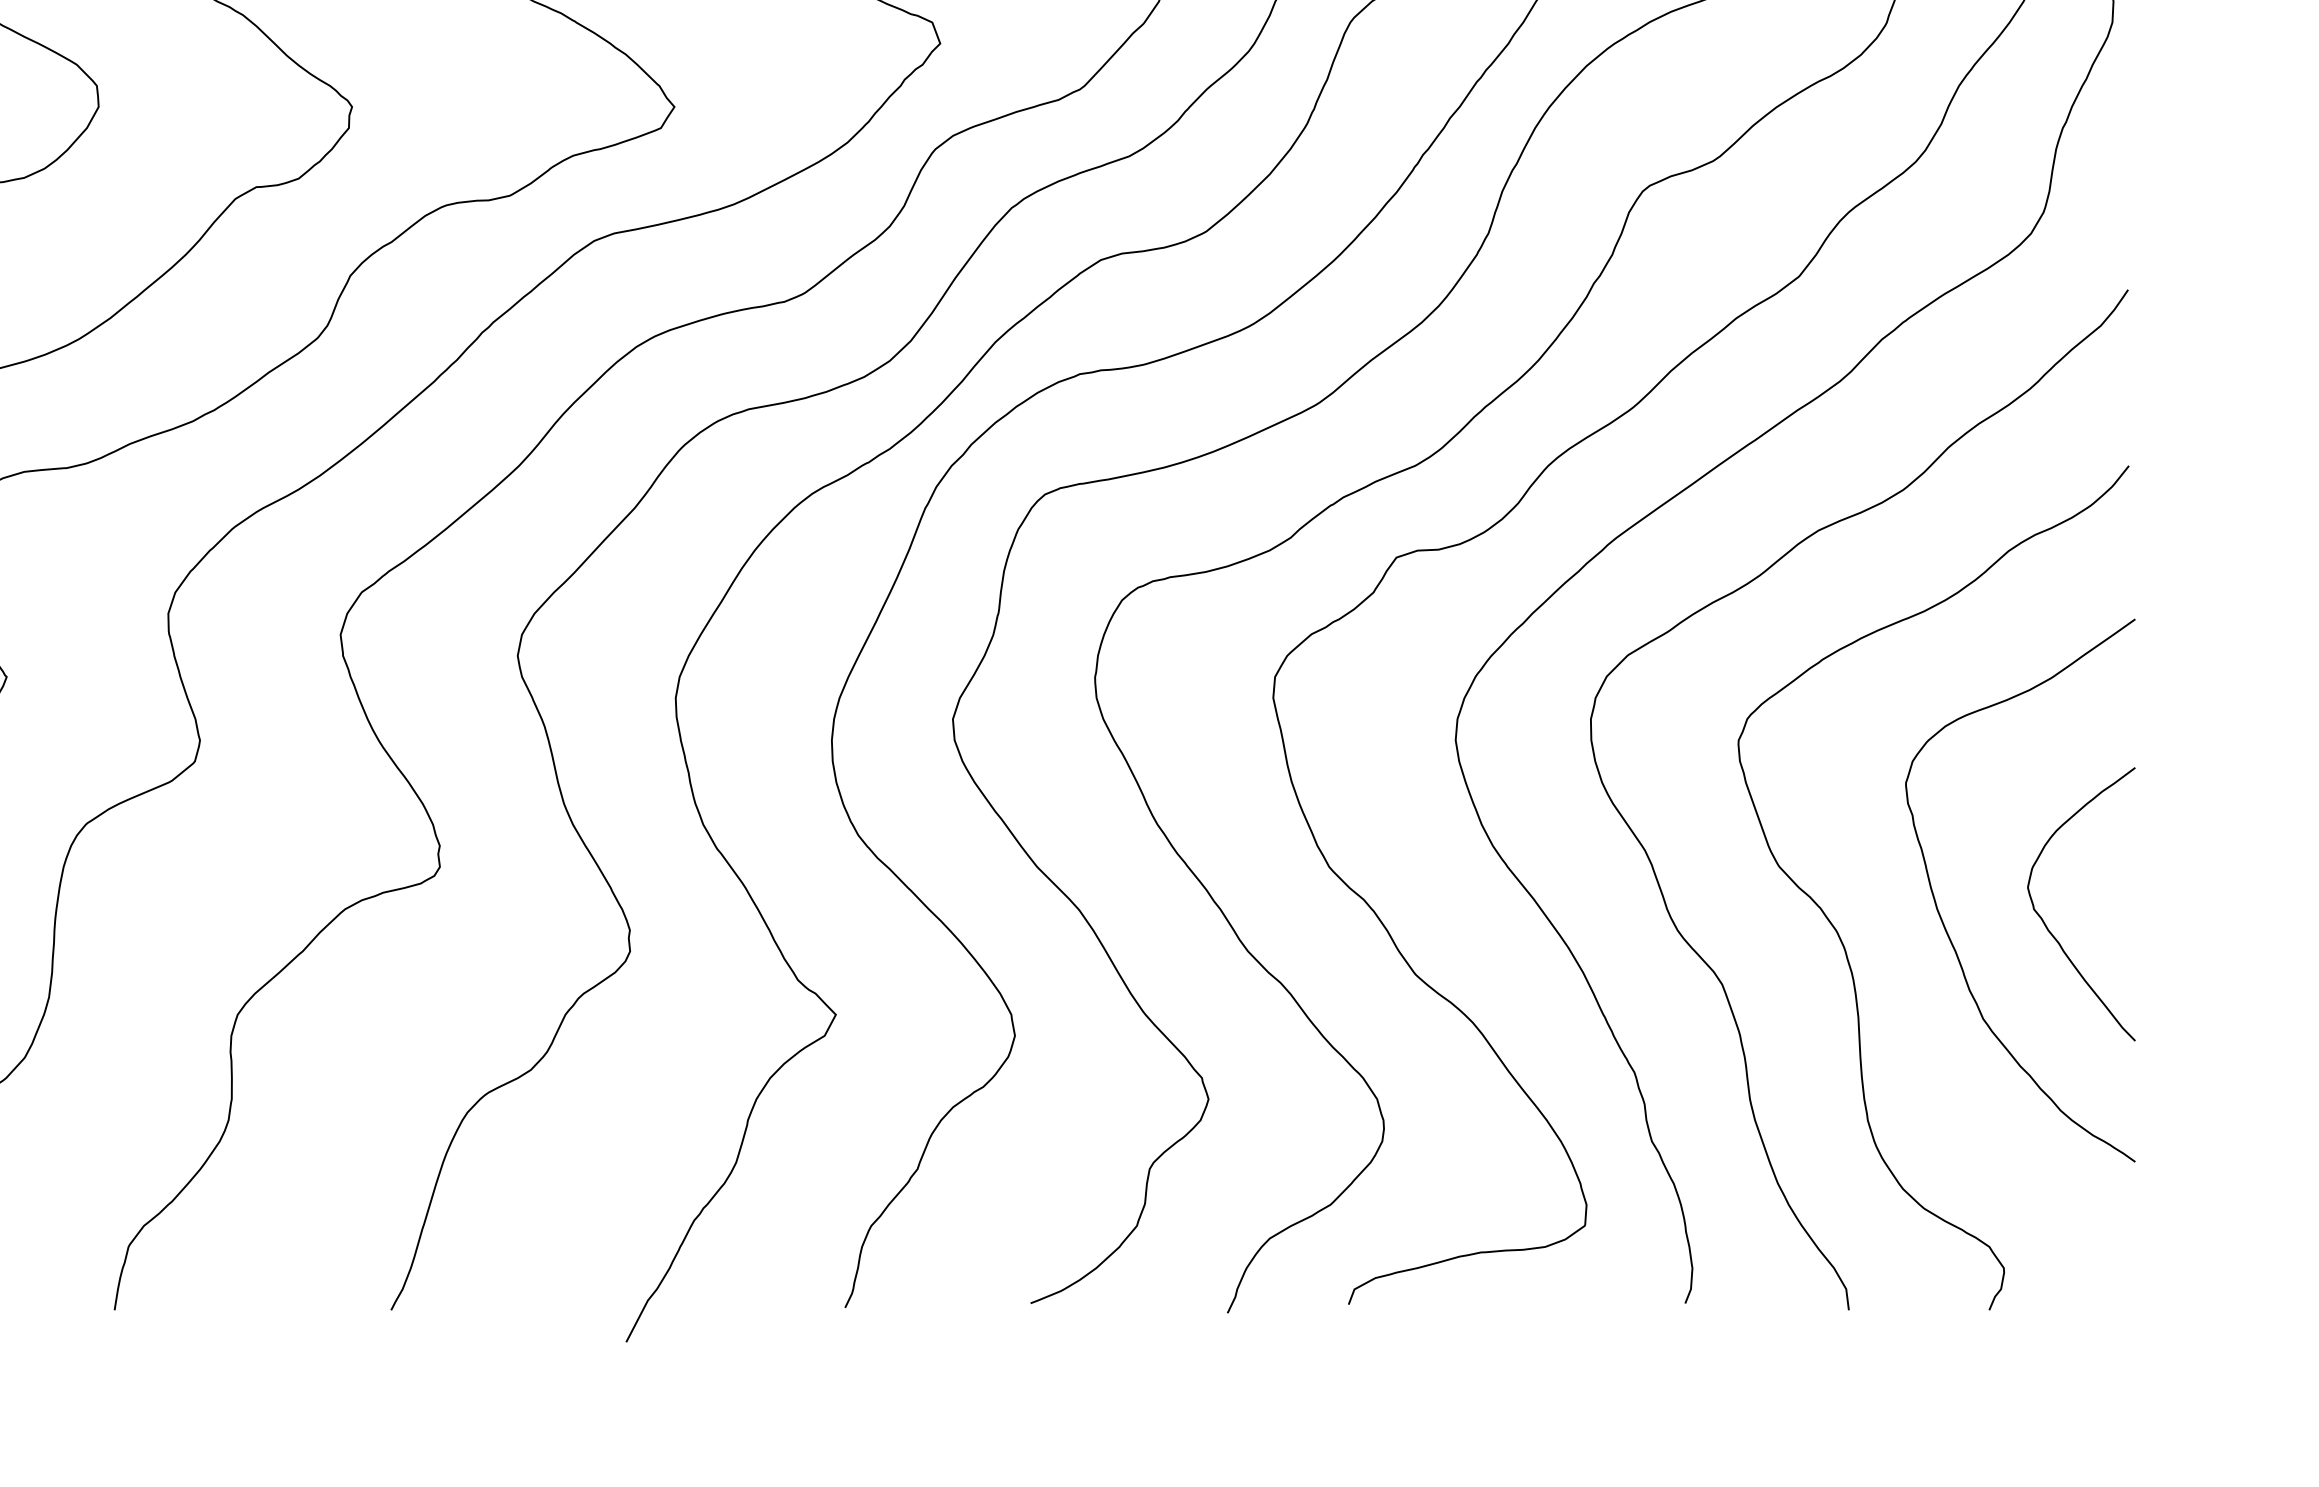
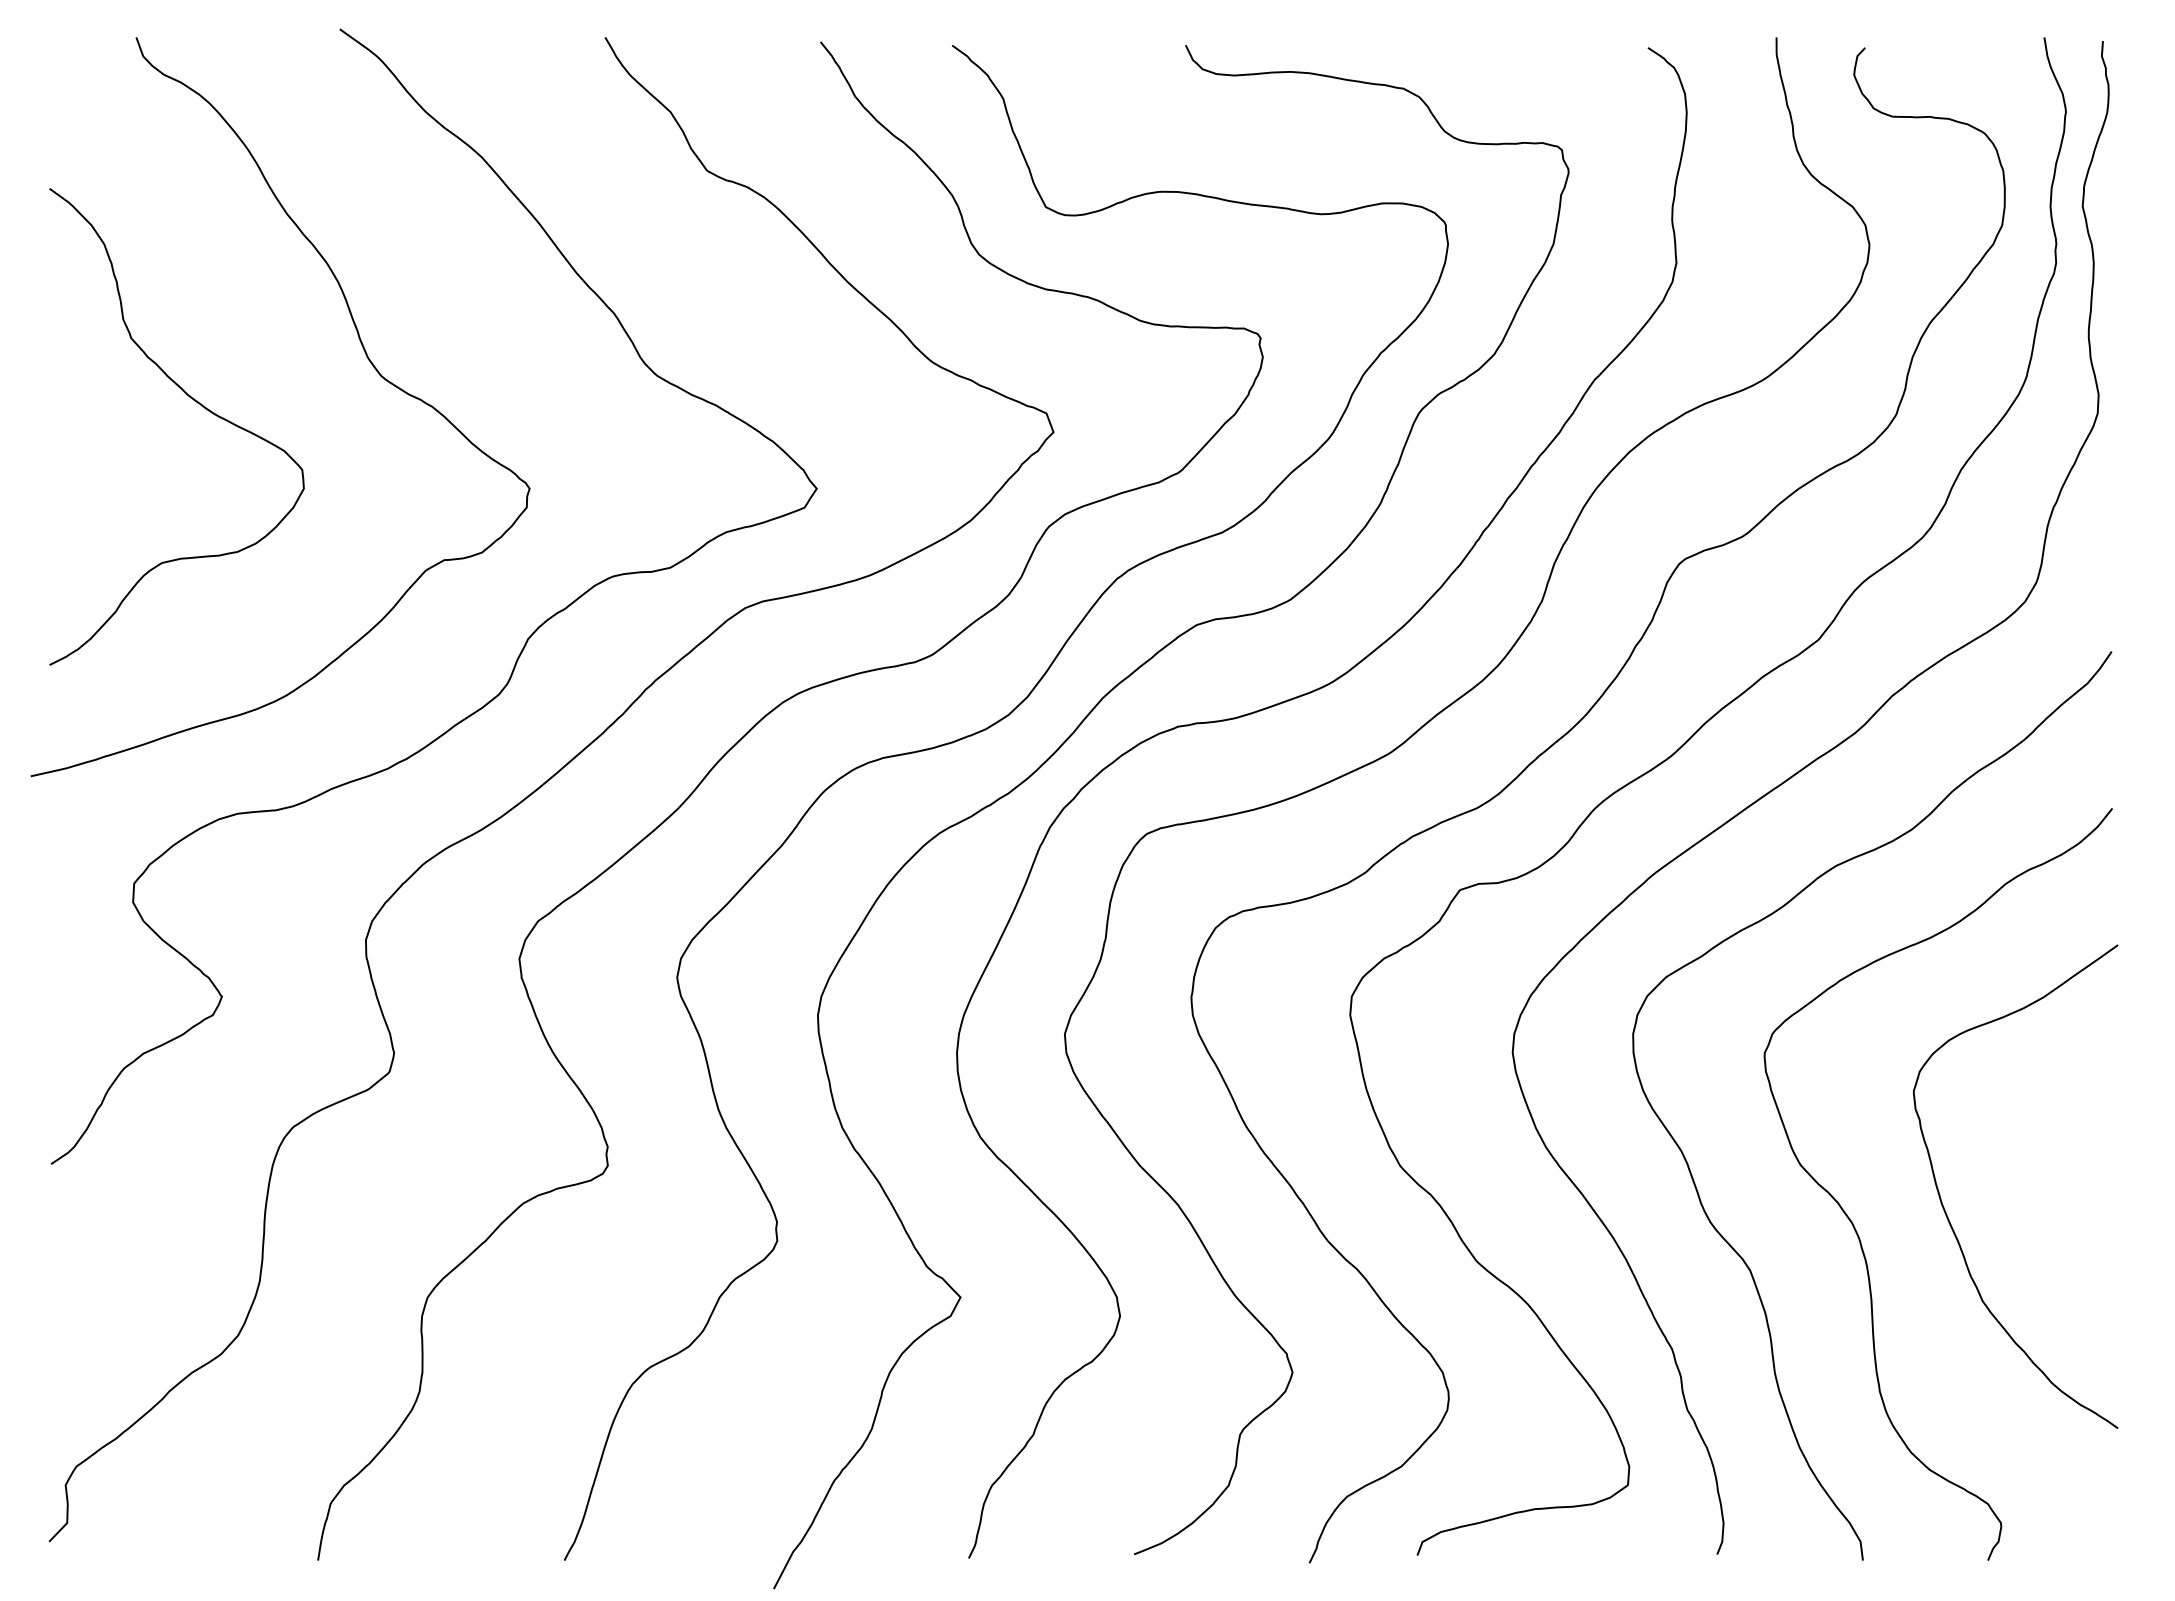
curve: (2044, 921) -> (2037, 1214), removed

